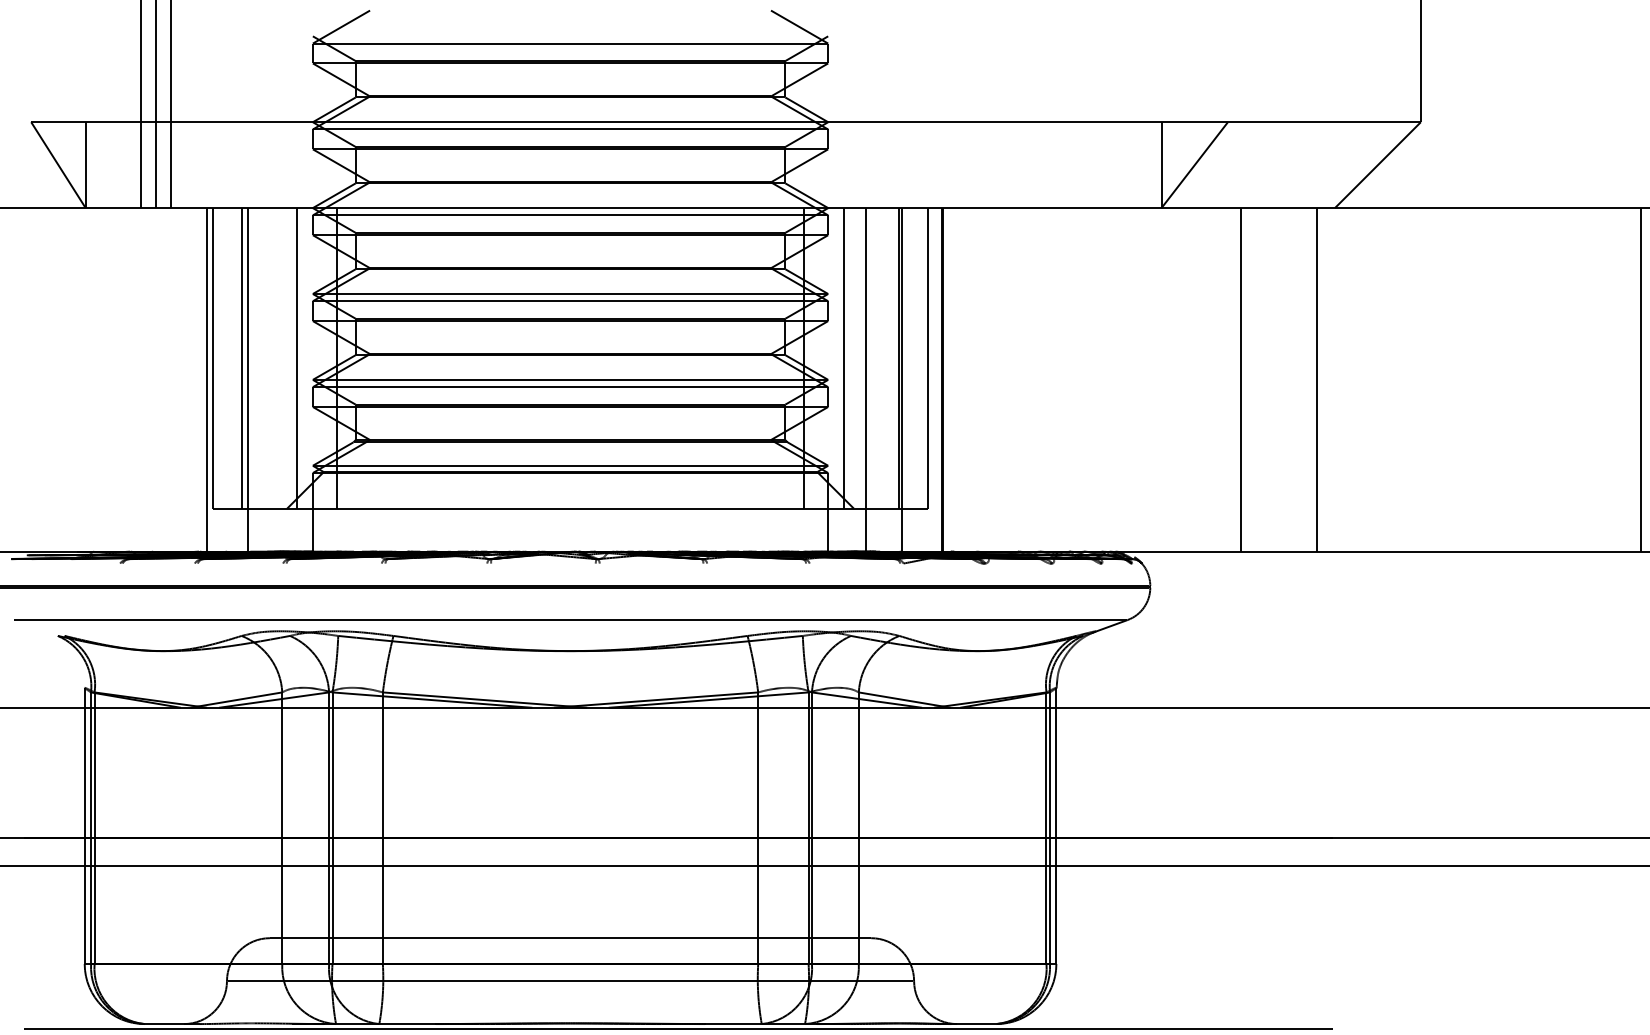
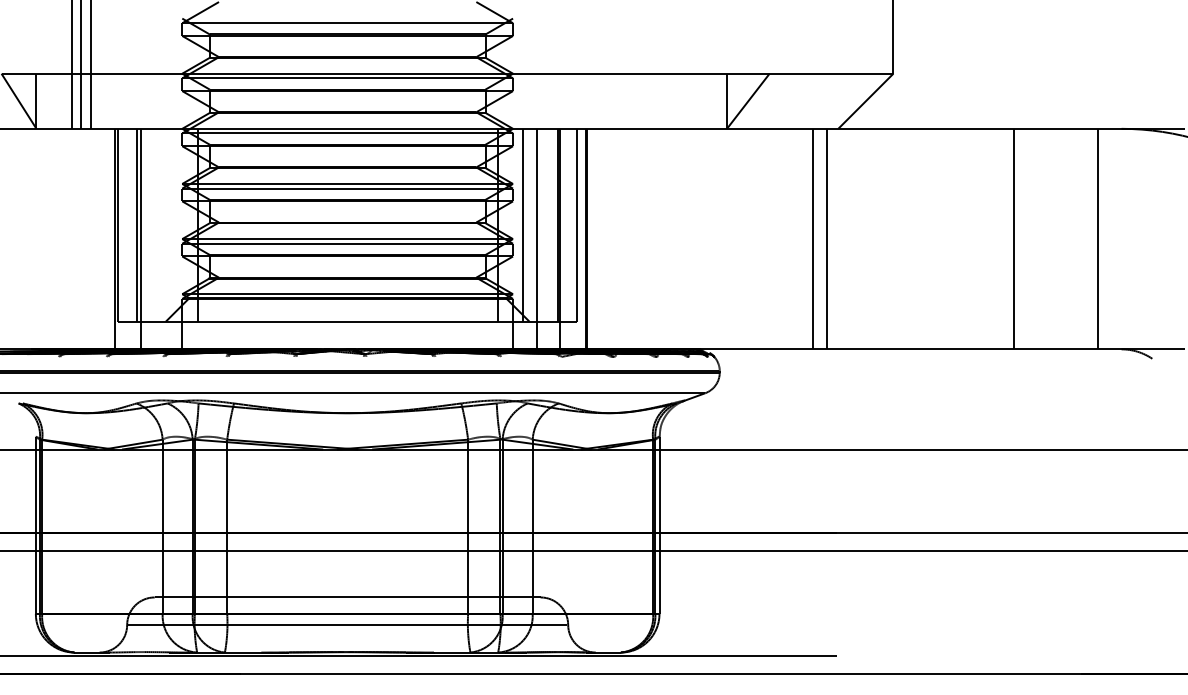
line: (296, 357) -> (171, 224), removed
line: (1240, 378) -> (812, 238), moved
line: (1640, 378) -> (1013, 238), moved

